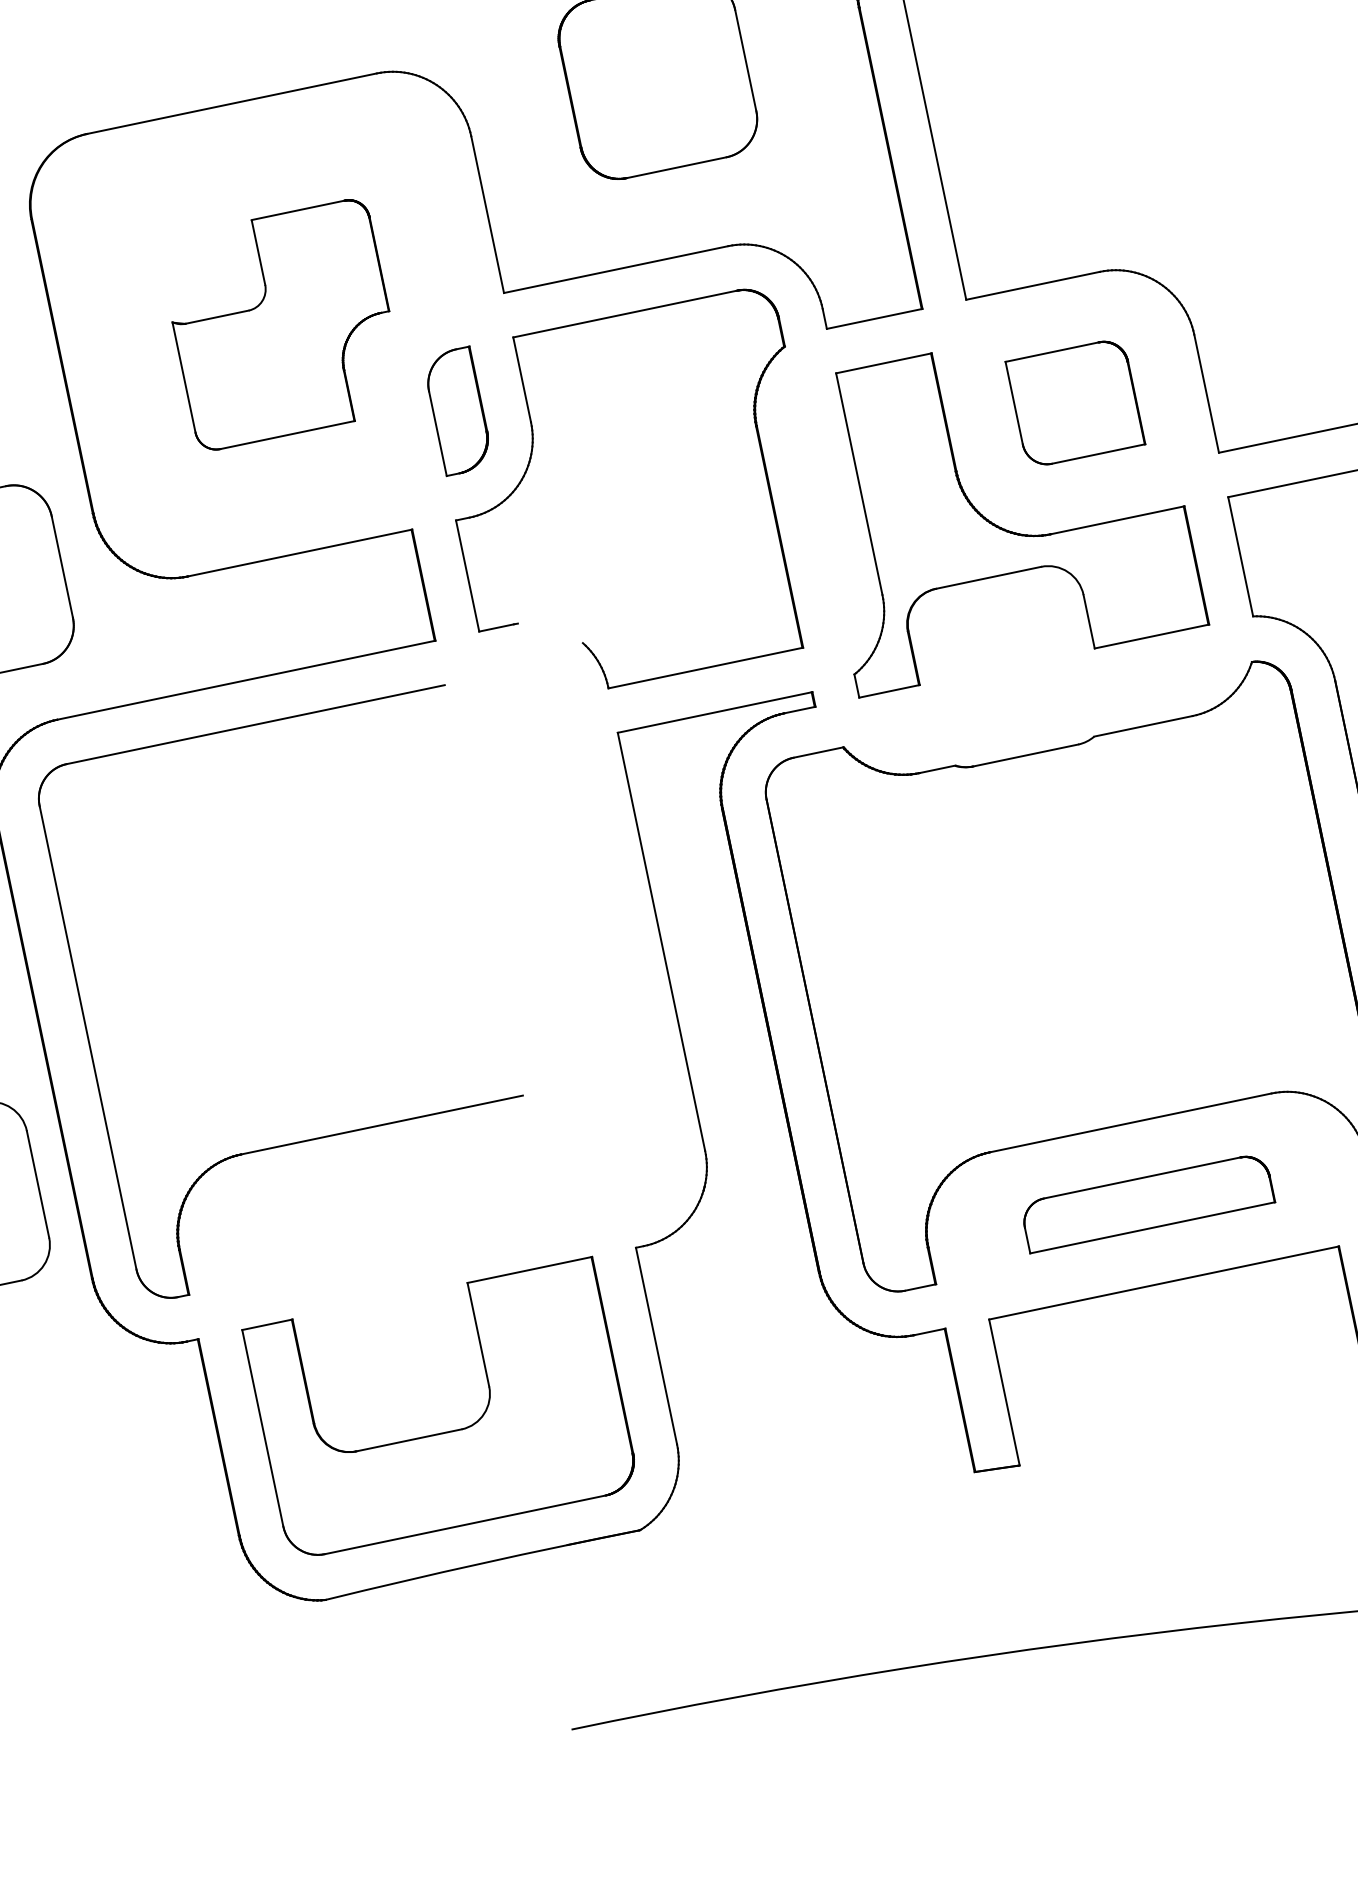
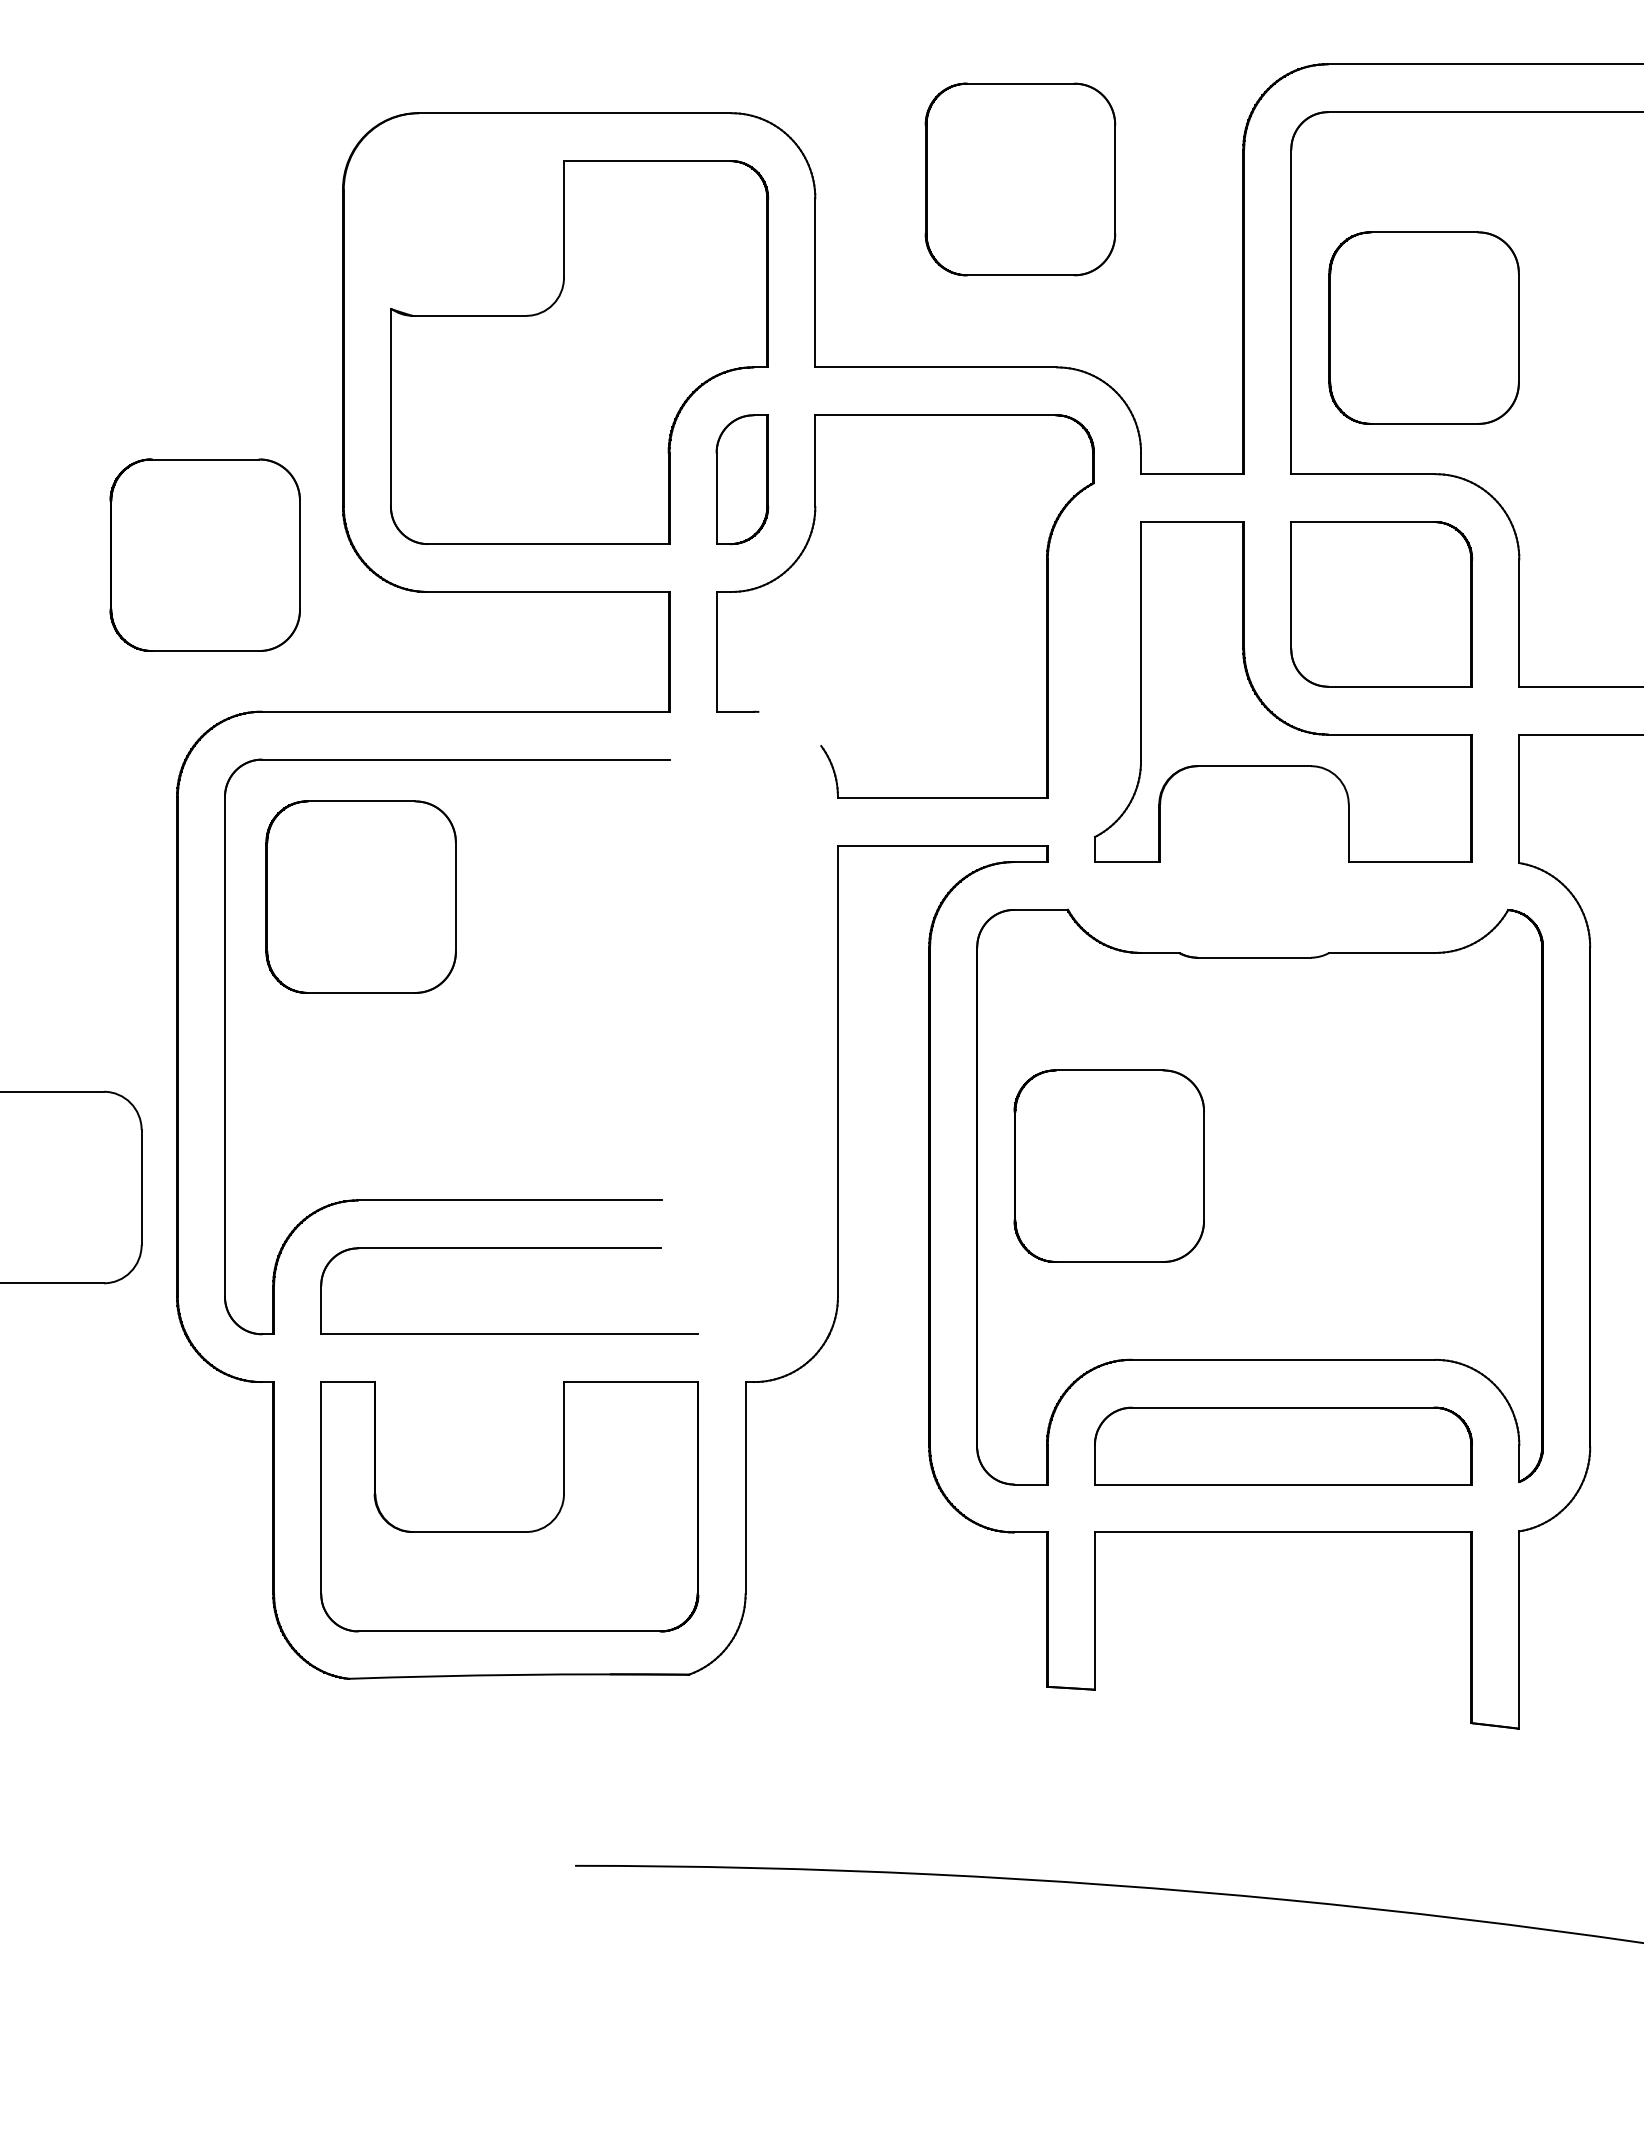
part: (1060, 138) -> (1423, 327), added
part: (282, 324) -> (579, 352), size x1.67
part: (1075, 403) -> (1381, 604), size x1.43
part: (184, 871) -> (360, 896), added
part: (930, 976) -> (1108, 1165), added
part: (391, 1169) -> (509, 1248), added
part: (1147, 1202) -> (1283, 1445), size x1.43

